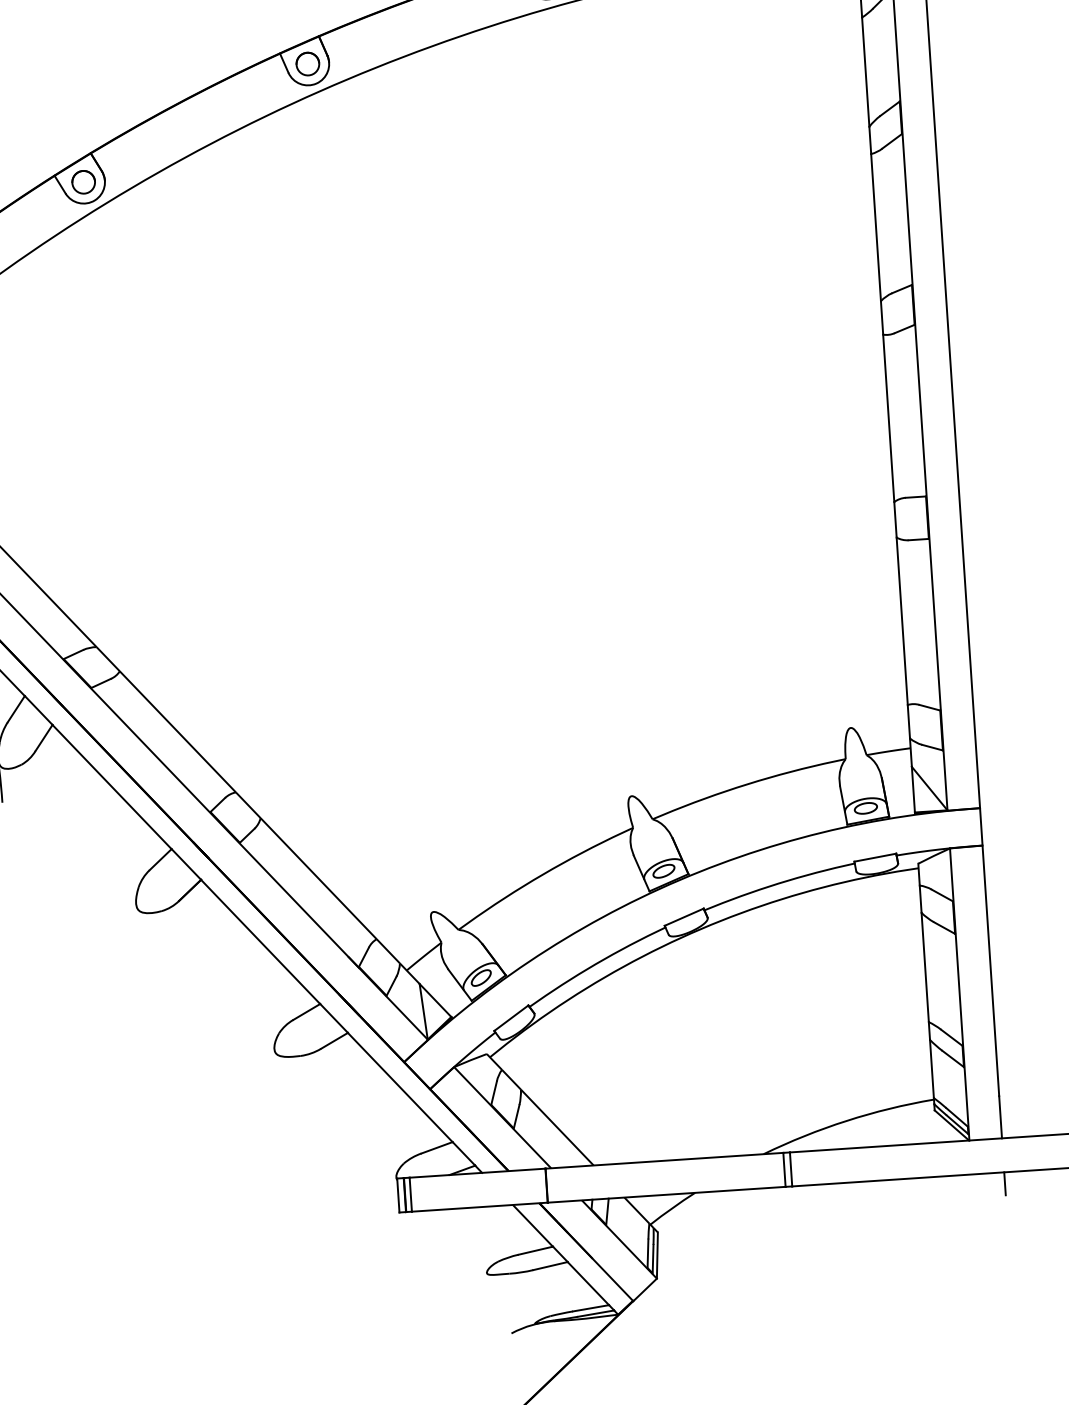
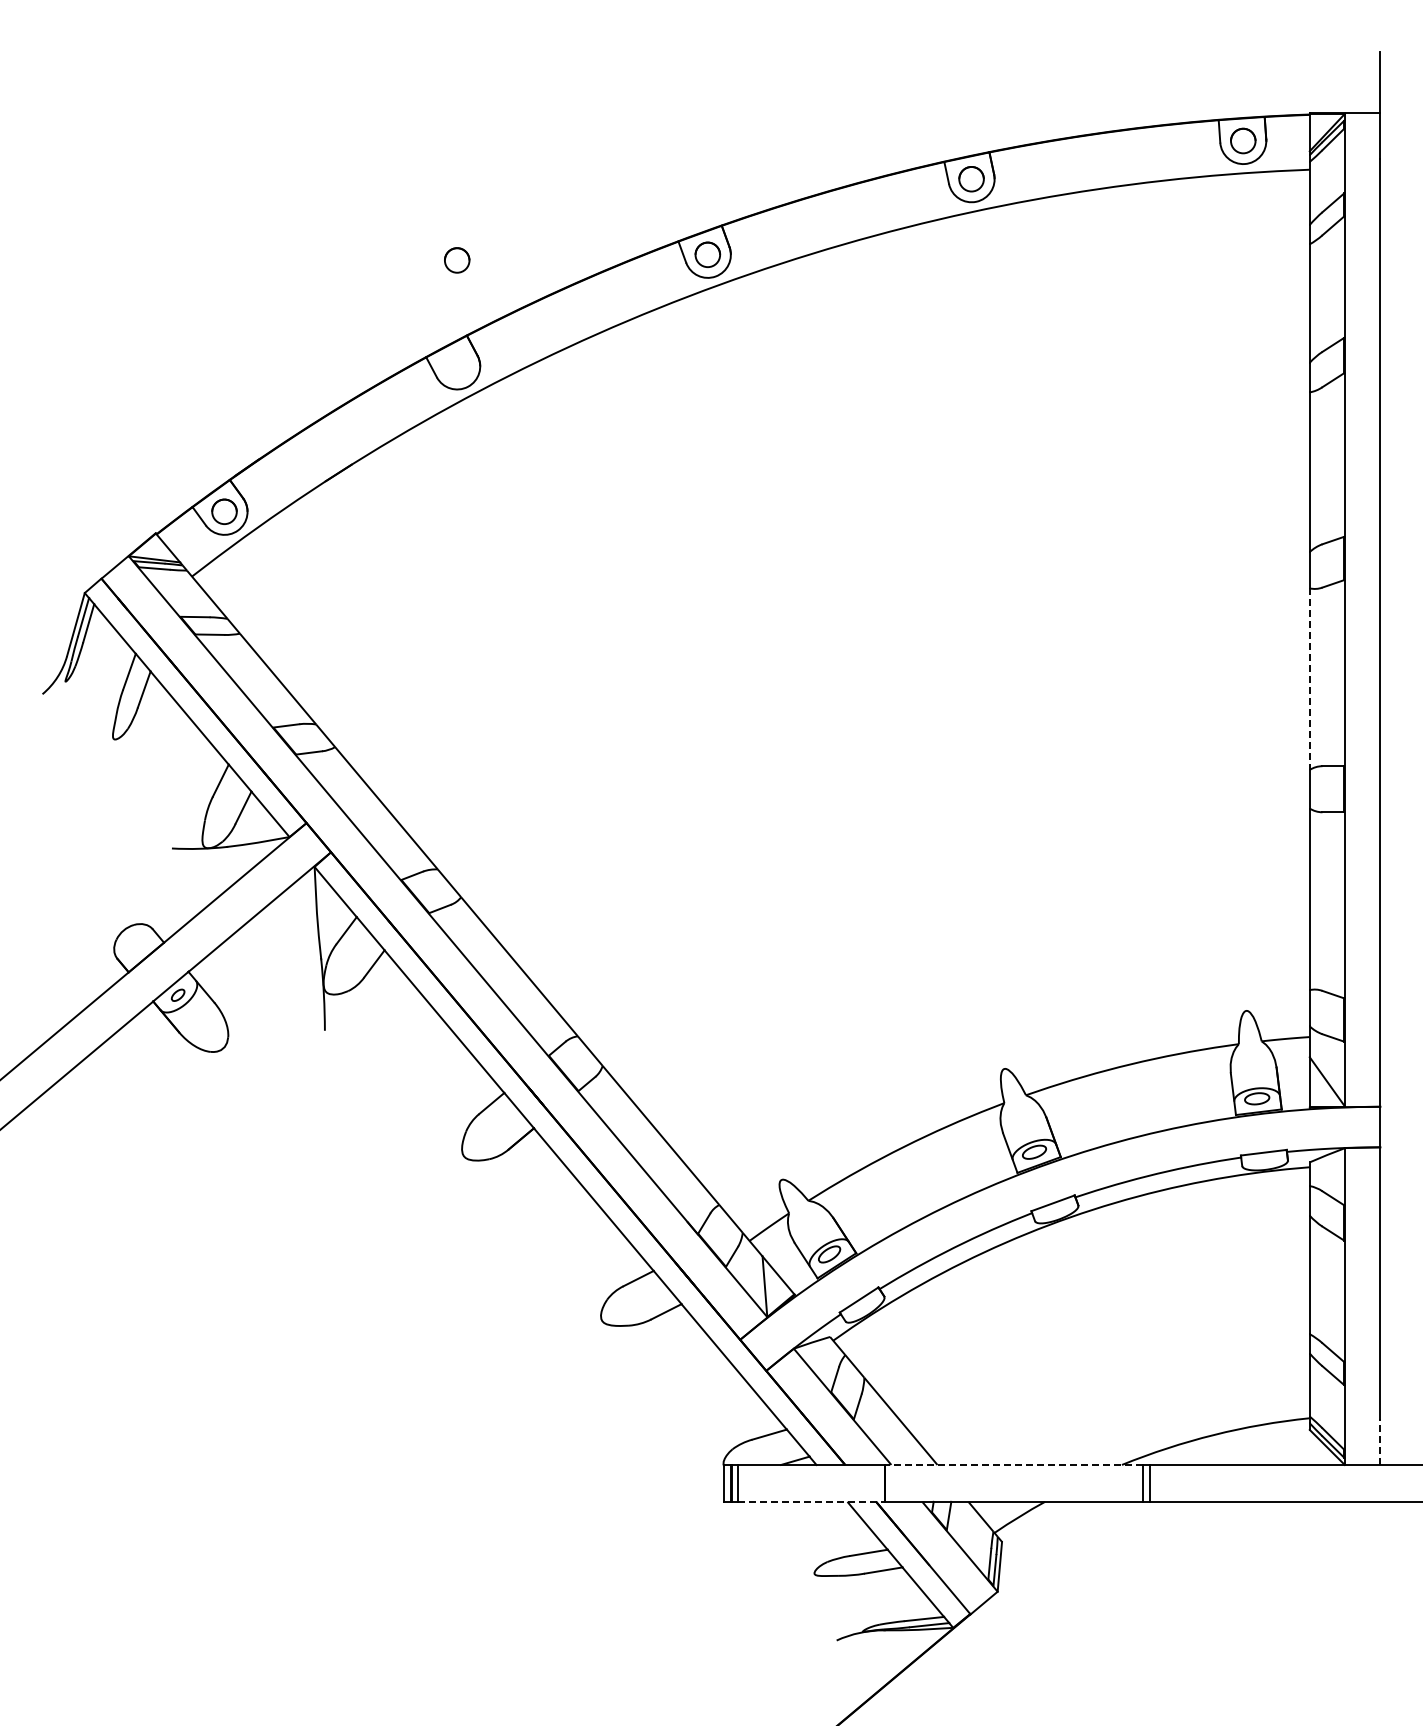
circle: (83, 182) -> (457, 260), moved
line: (888, 418) -> (1309, 679), solid -> dashed
line: (1000, 1117) -> (1380, 1442), solid -> dashed
line: (664, 1160) -> (1014, 1464), solid -> dashed
line: (1004, 1183) -> (1380, 1513), removed
line: (479, 1206) -> (811, 1501), solid -> dashed

